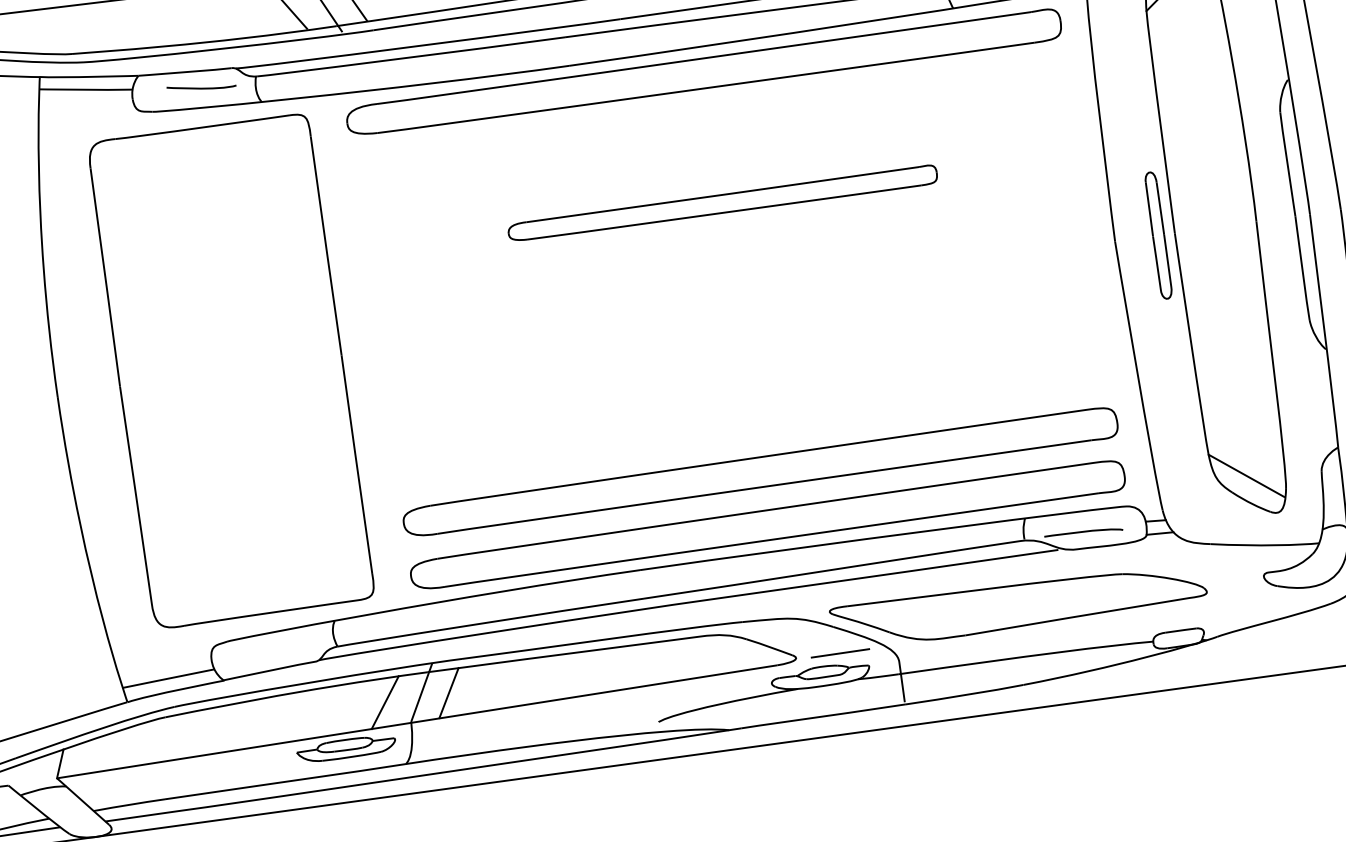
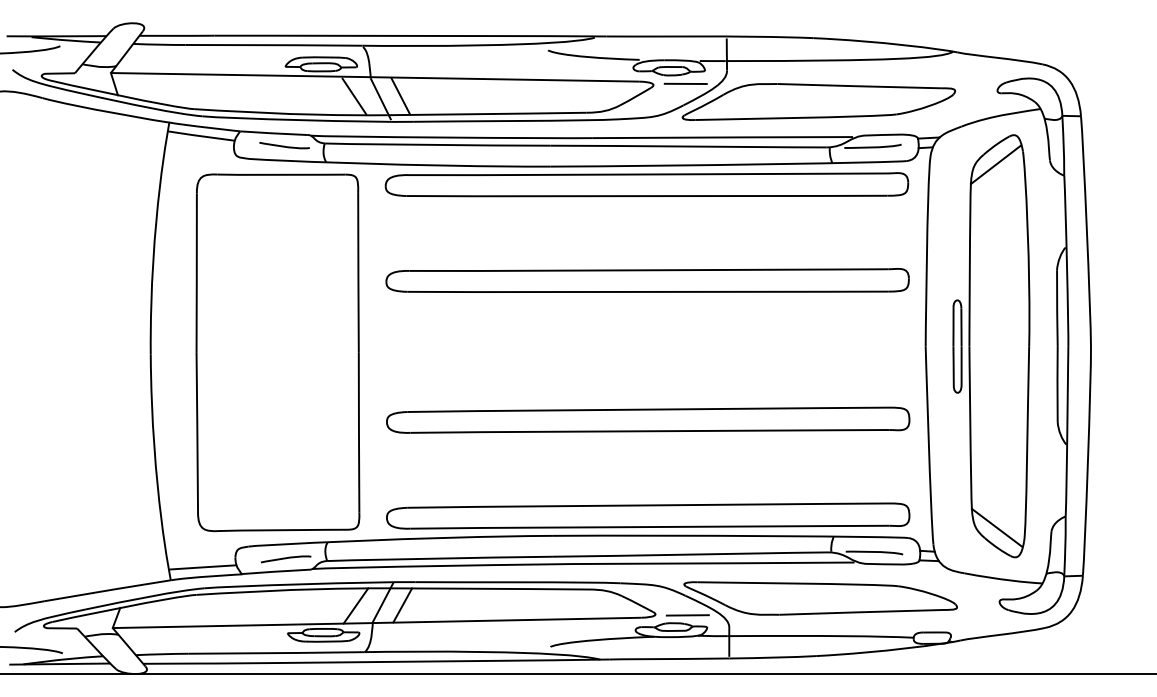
part: (722, 203) -> (647, 280), size x1.67
part: (760, 470) -> (648, 419), moved
curve: (281, 650) -> (286, 558), added

